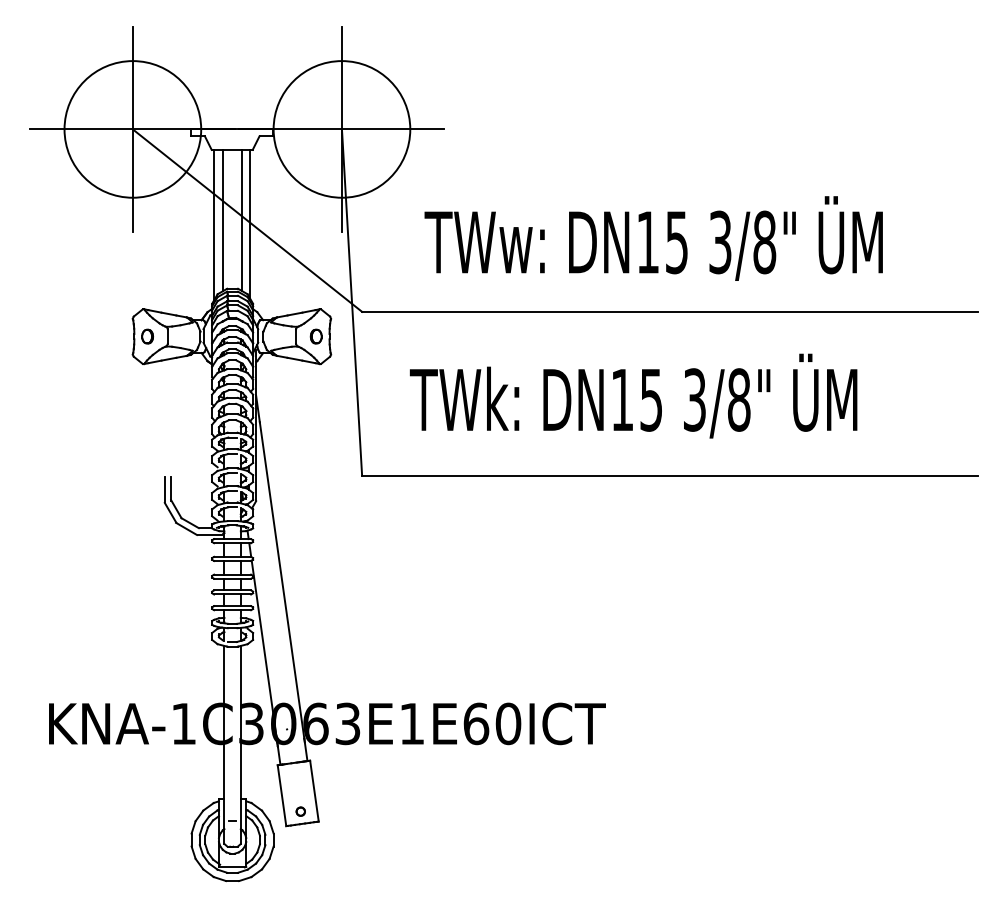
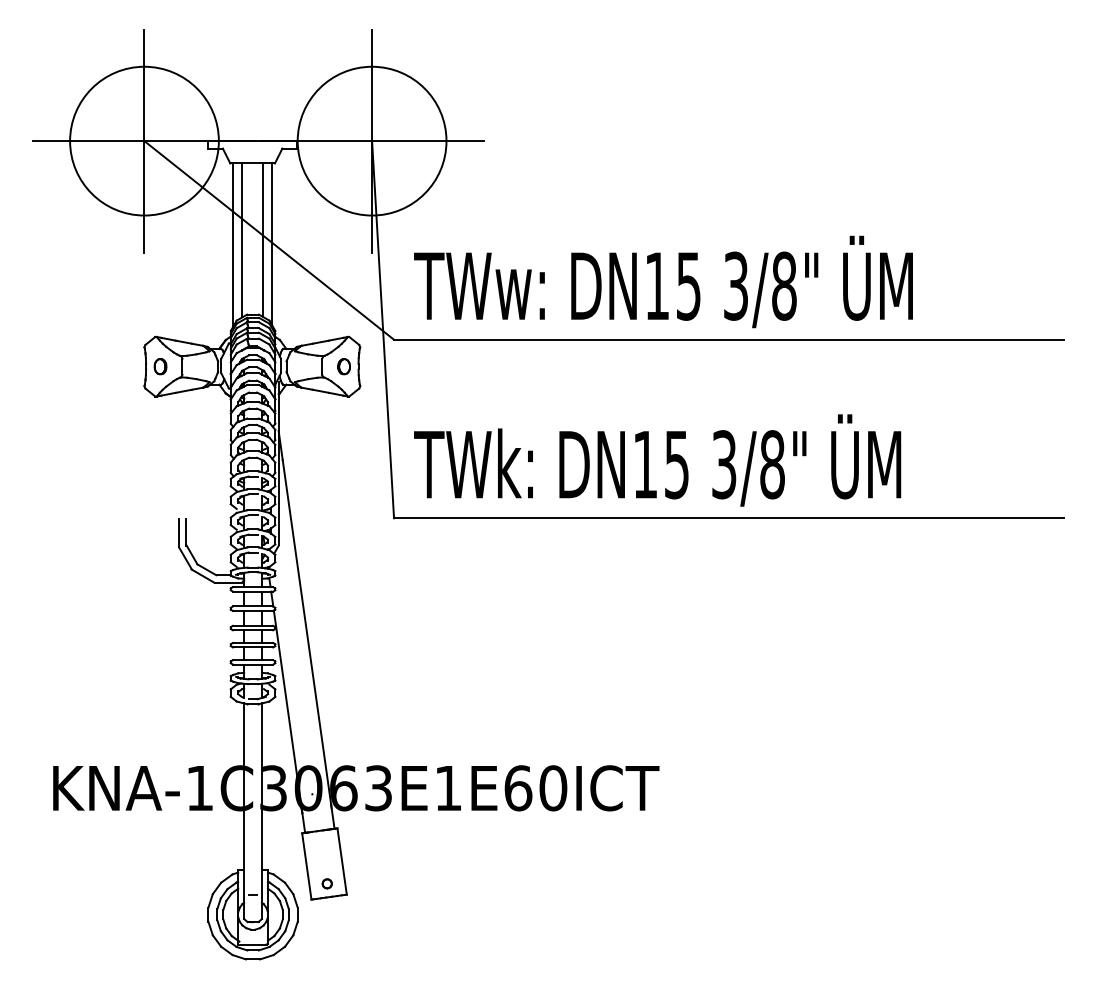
text: (653, 238) -> (663, 281), moved
text: (633, 396) -> (657, 460), moved

